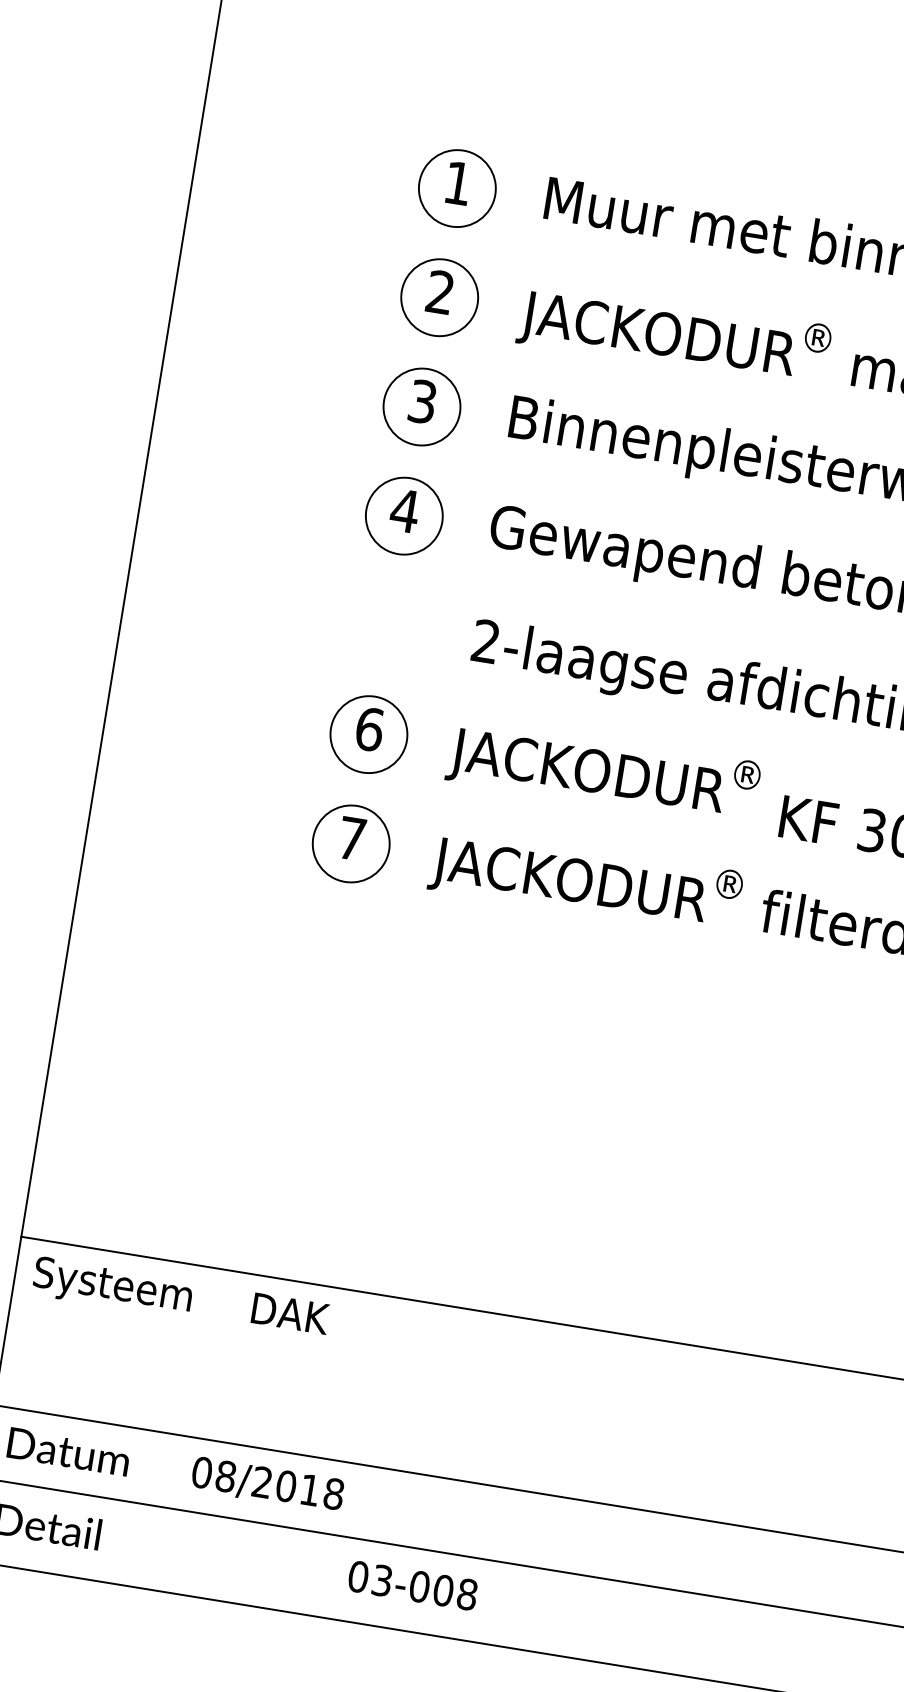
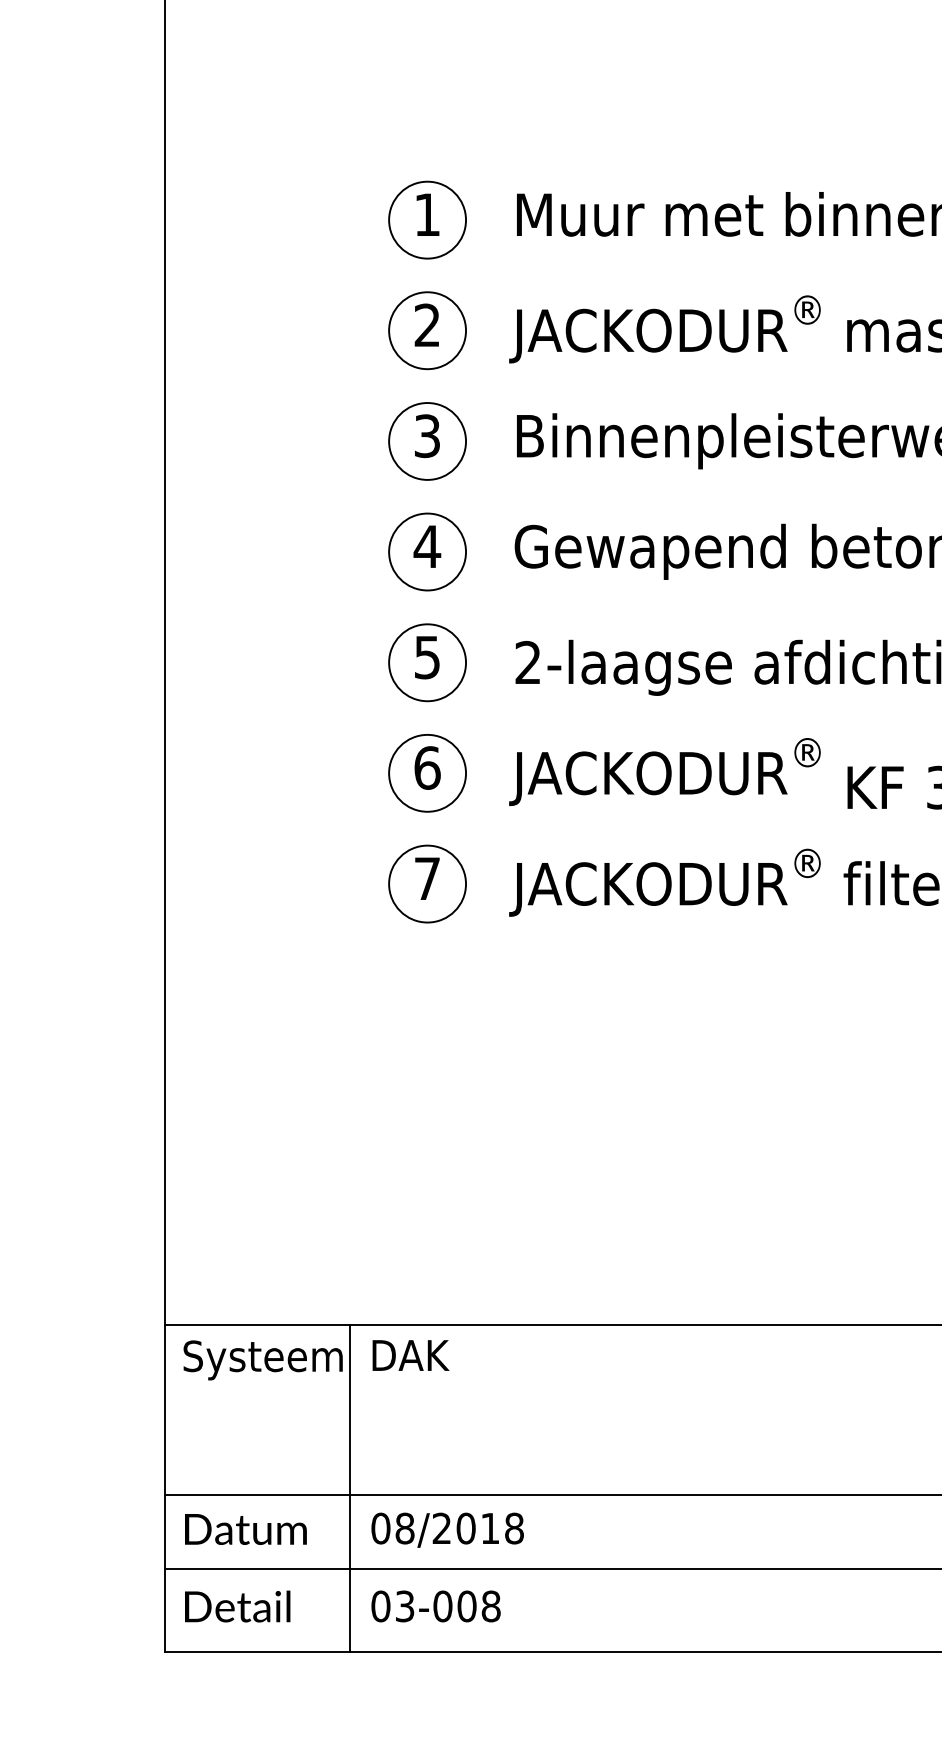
part: (386, 625) -> (427, 662), added
text: (290, 1313) -> (410, 1355), moved
line: (178, 1428) -> (350, 1488), added
text: (412, 1585) -> (435, 1606), moved

